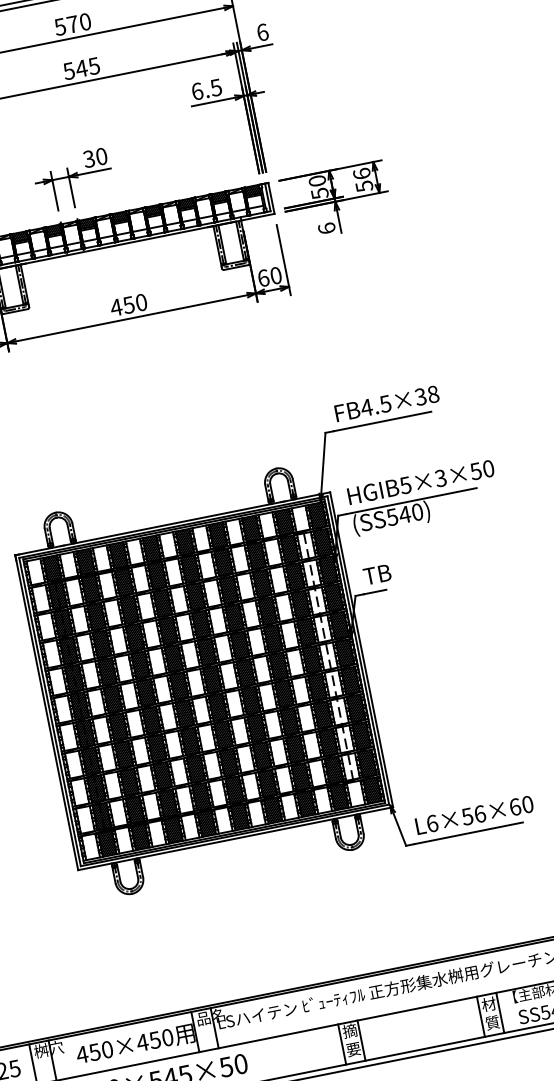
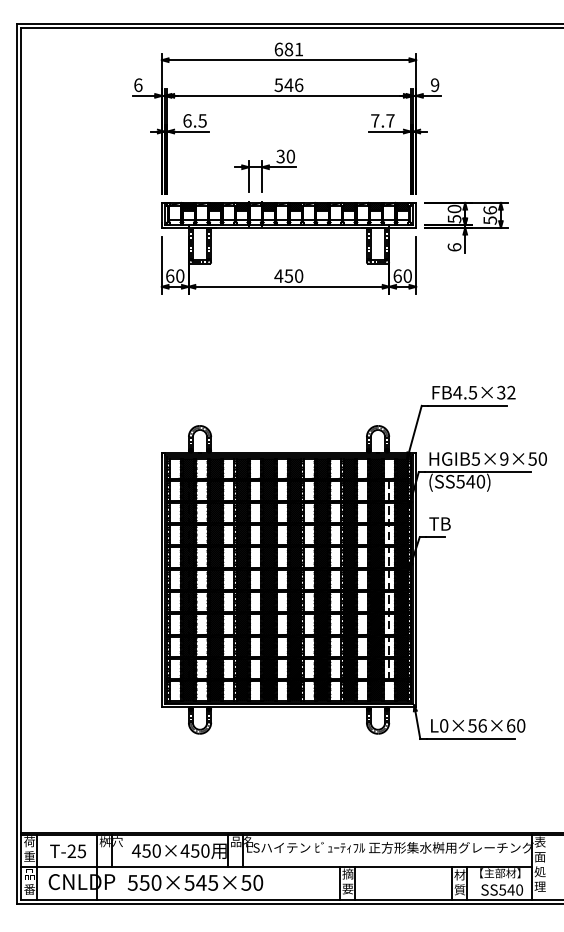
text: (72, 24) -> (288, 49), 570 -> 681
text: (263, 31) -> (435, 84), 6 -> 9
text: (93, 65) -> (298, 84), 545 -> 546
text: (206, 89) -> (382, 120), 6.5 -> 7.7
text: (433, 394) -> (511, 392), FB4.5×38 -> FB4.5×32
text: (441, 477) -> (504, 458), HGIB5×3×50 -> HGIB5×9×50
text: (432, 823) -> (444, 725), L6×56×60 -> L0×56×60

